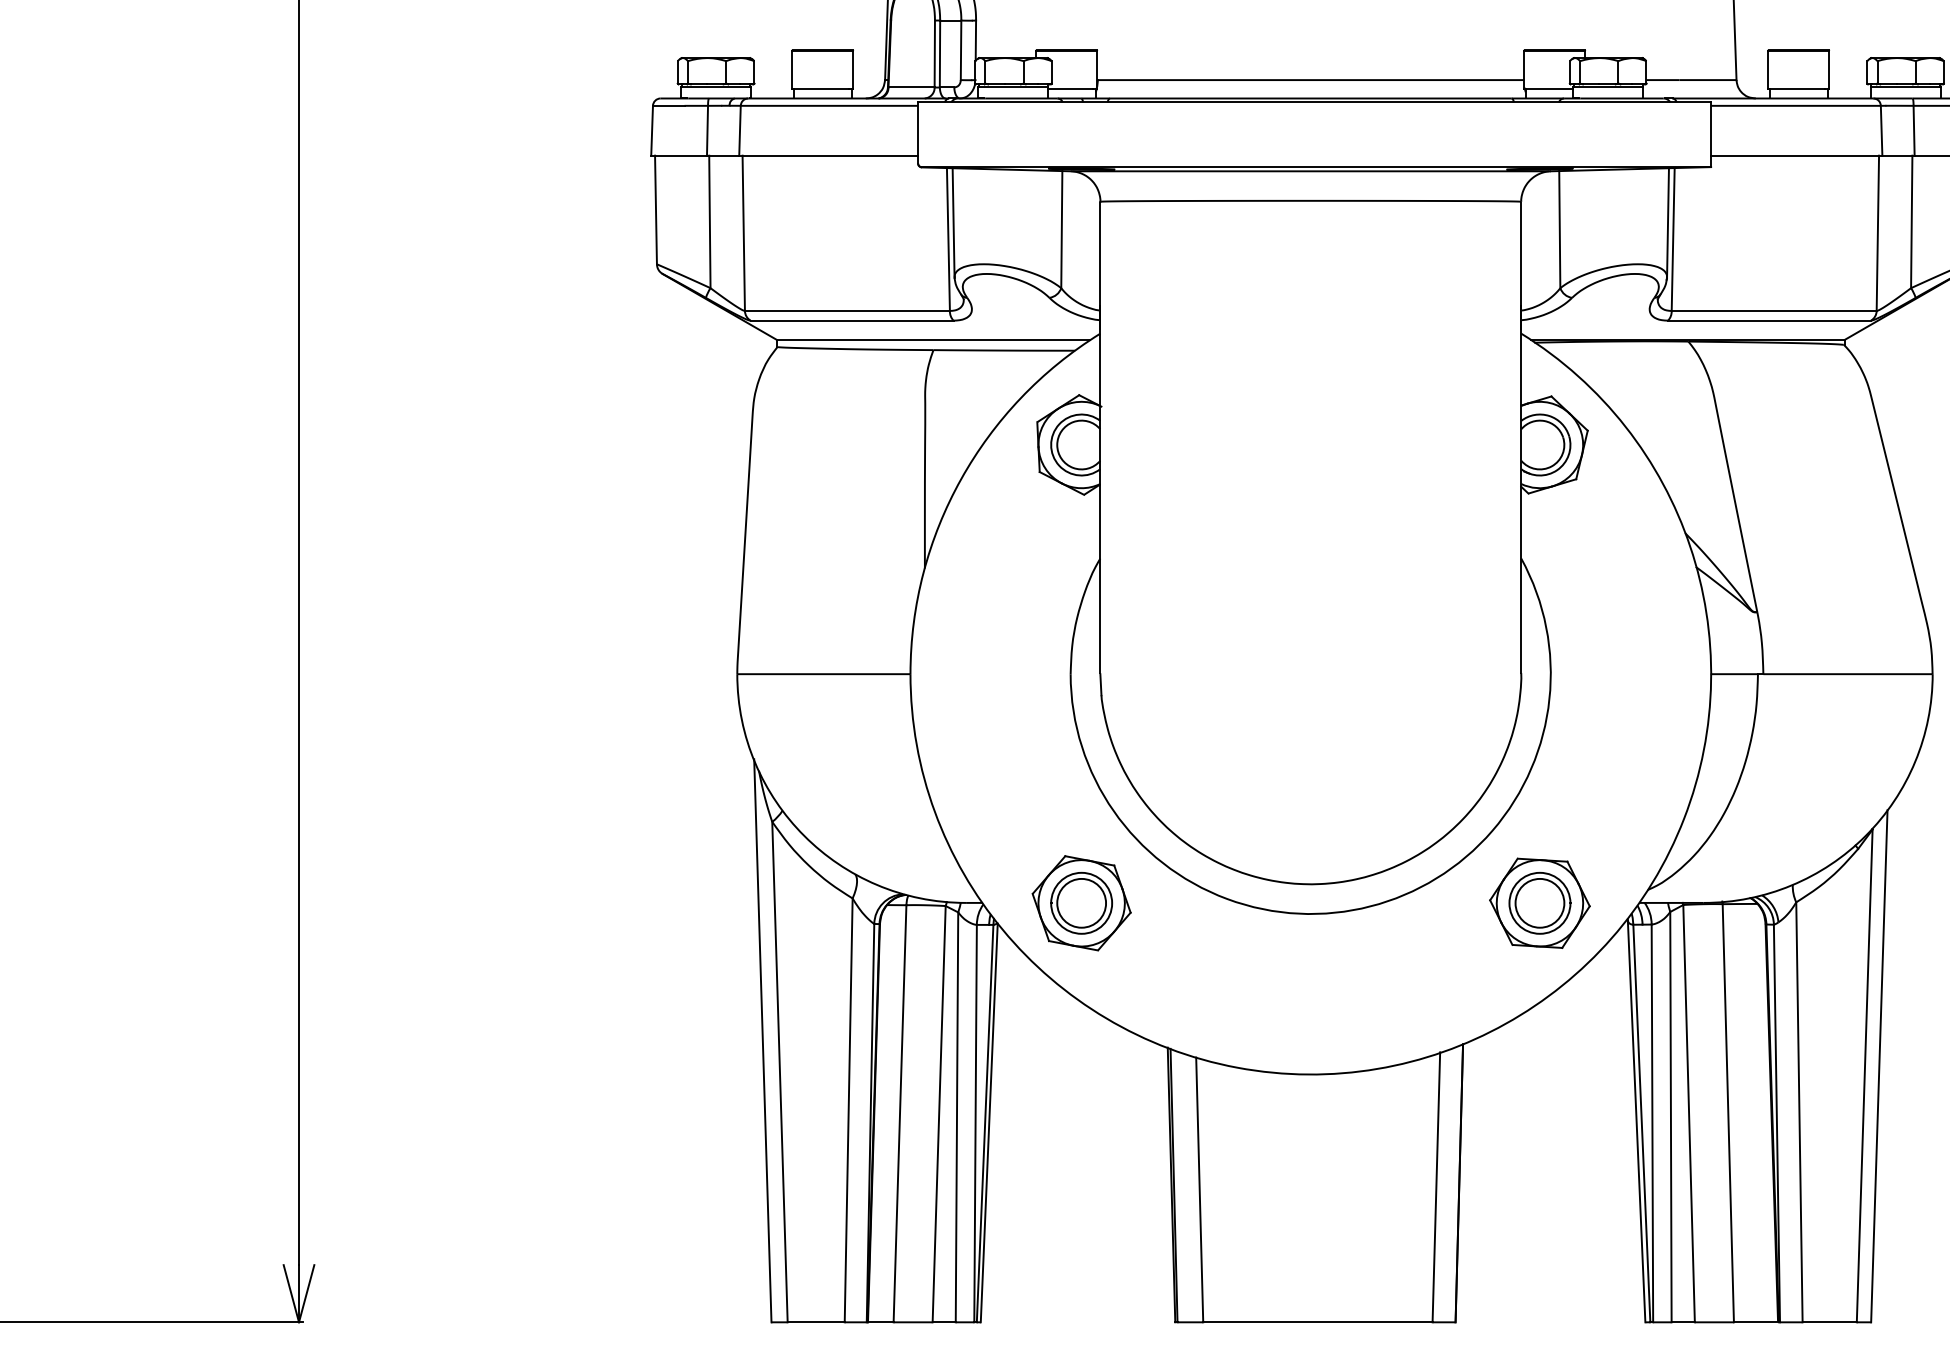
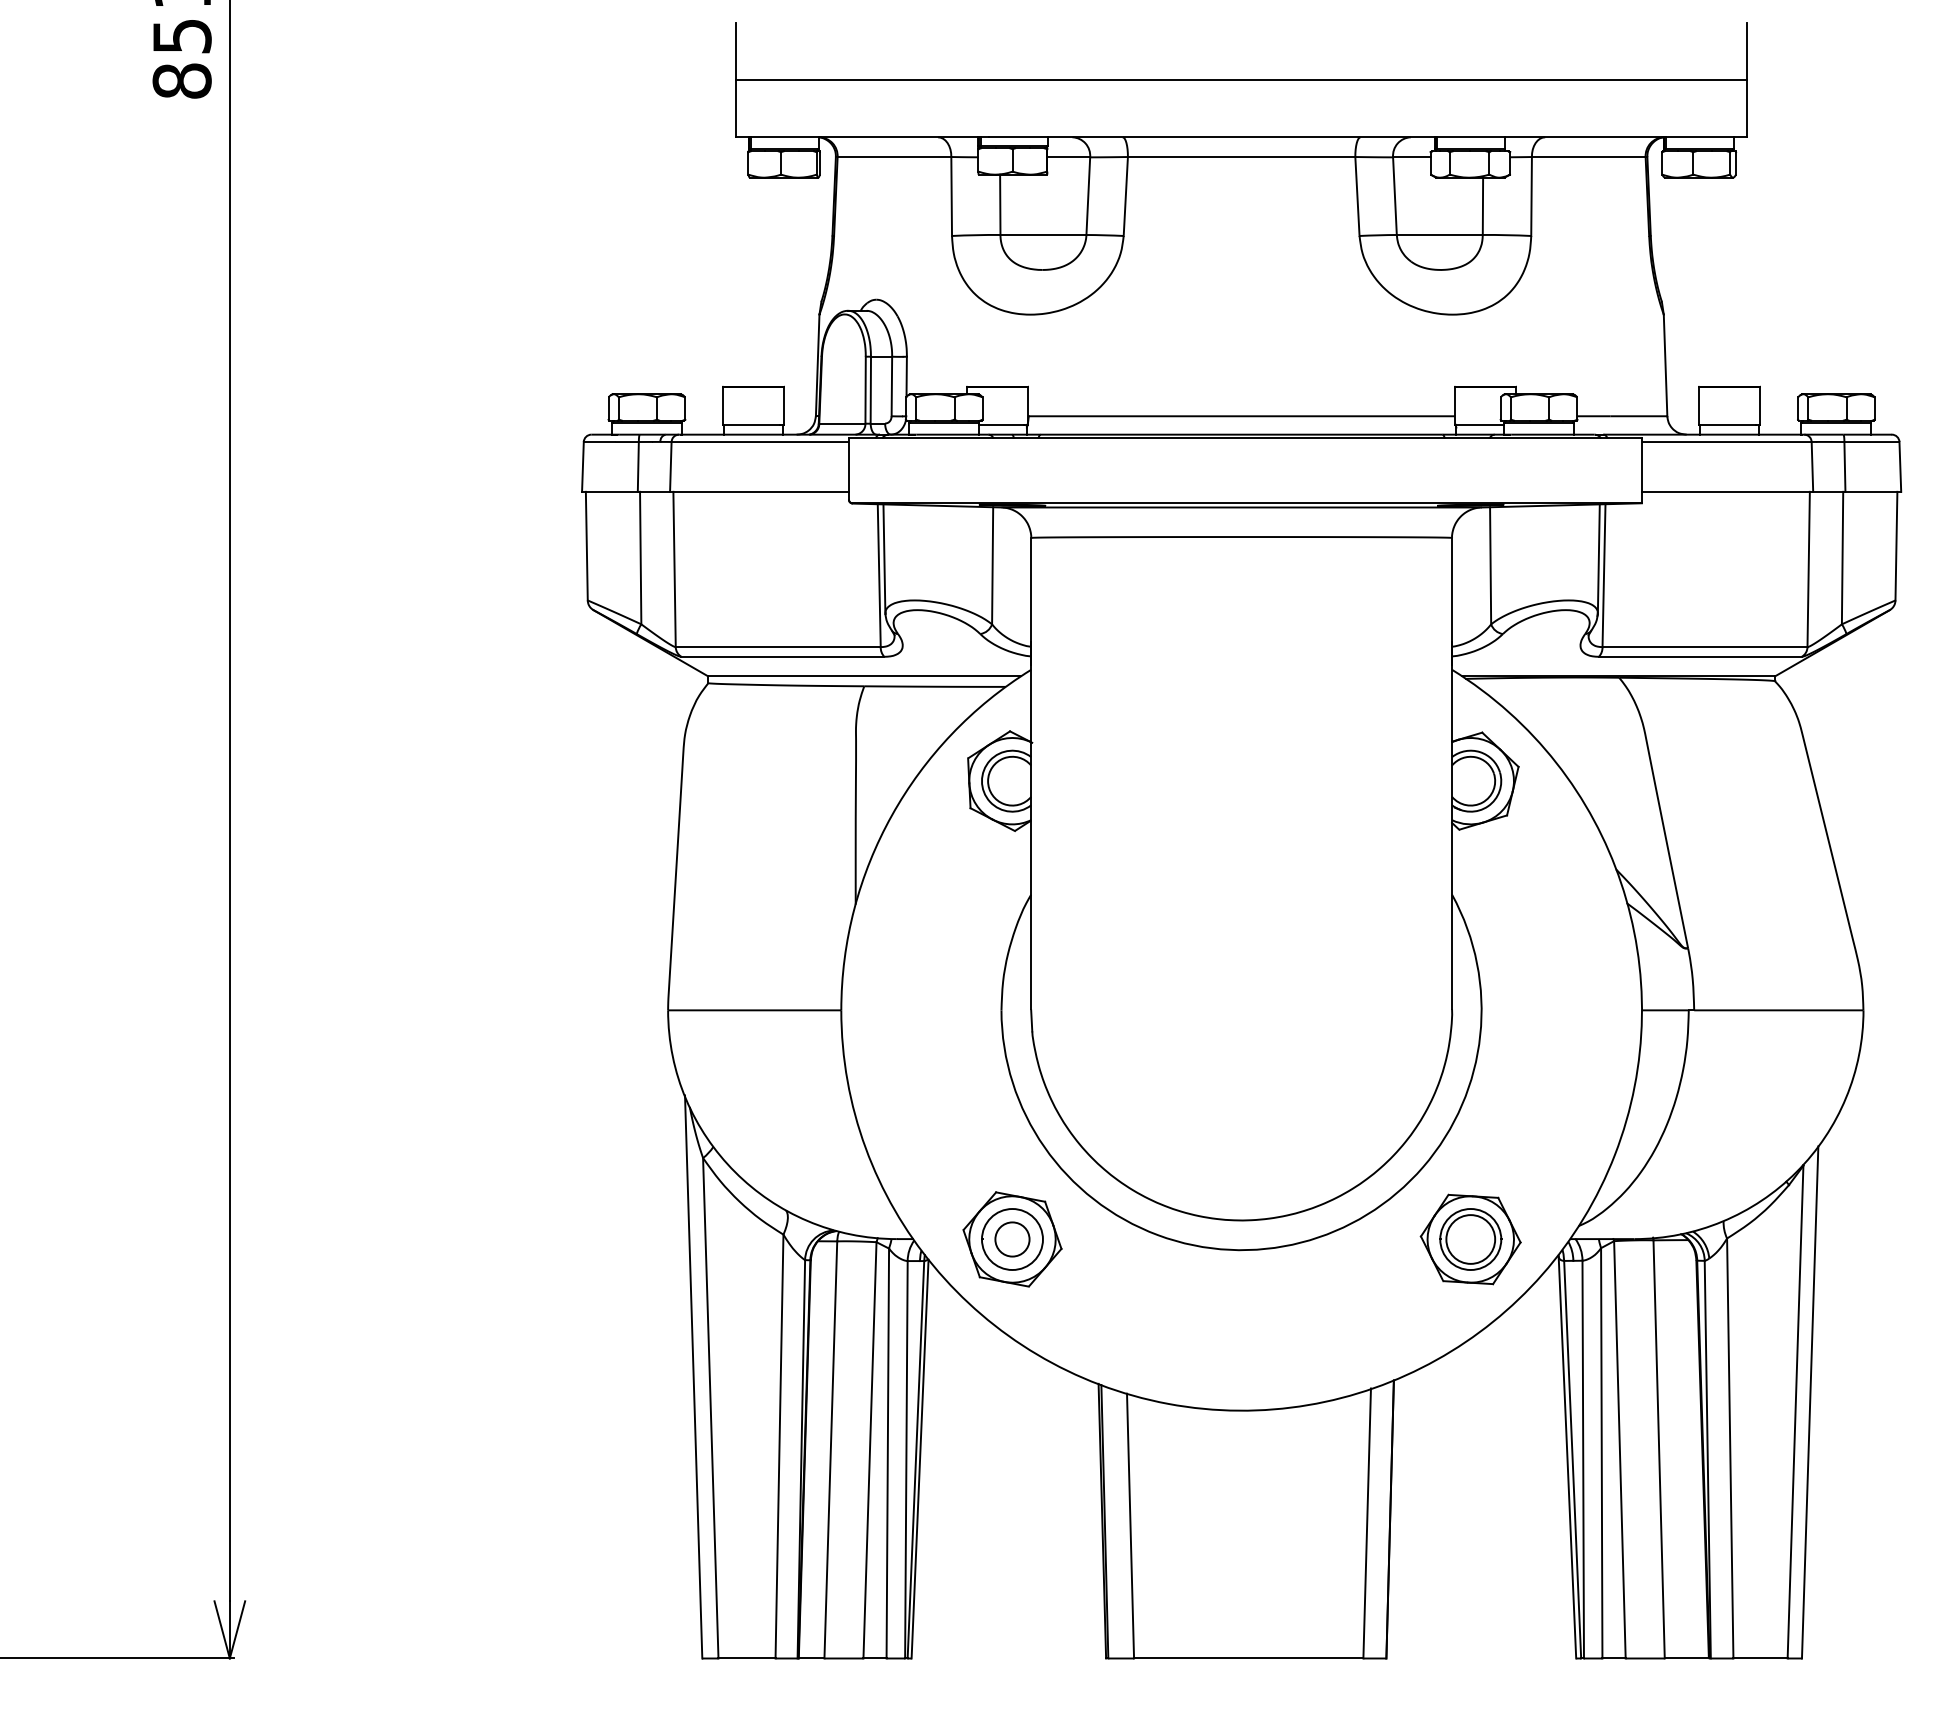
circle: (1081, 903) -> (1012, 1239), size x0.7

